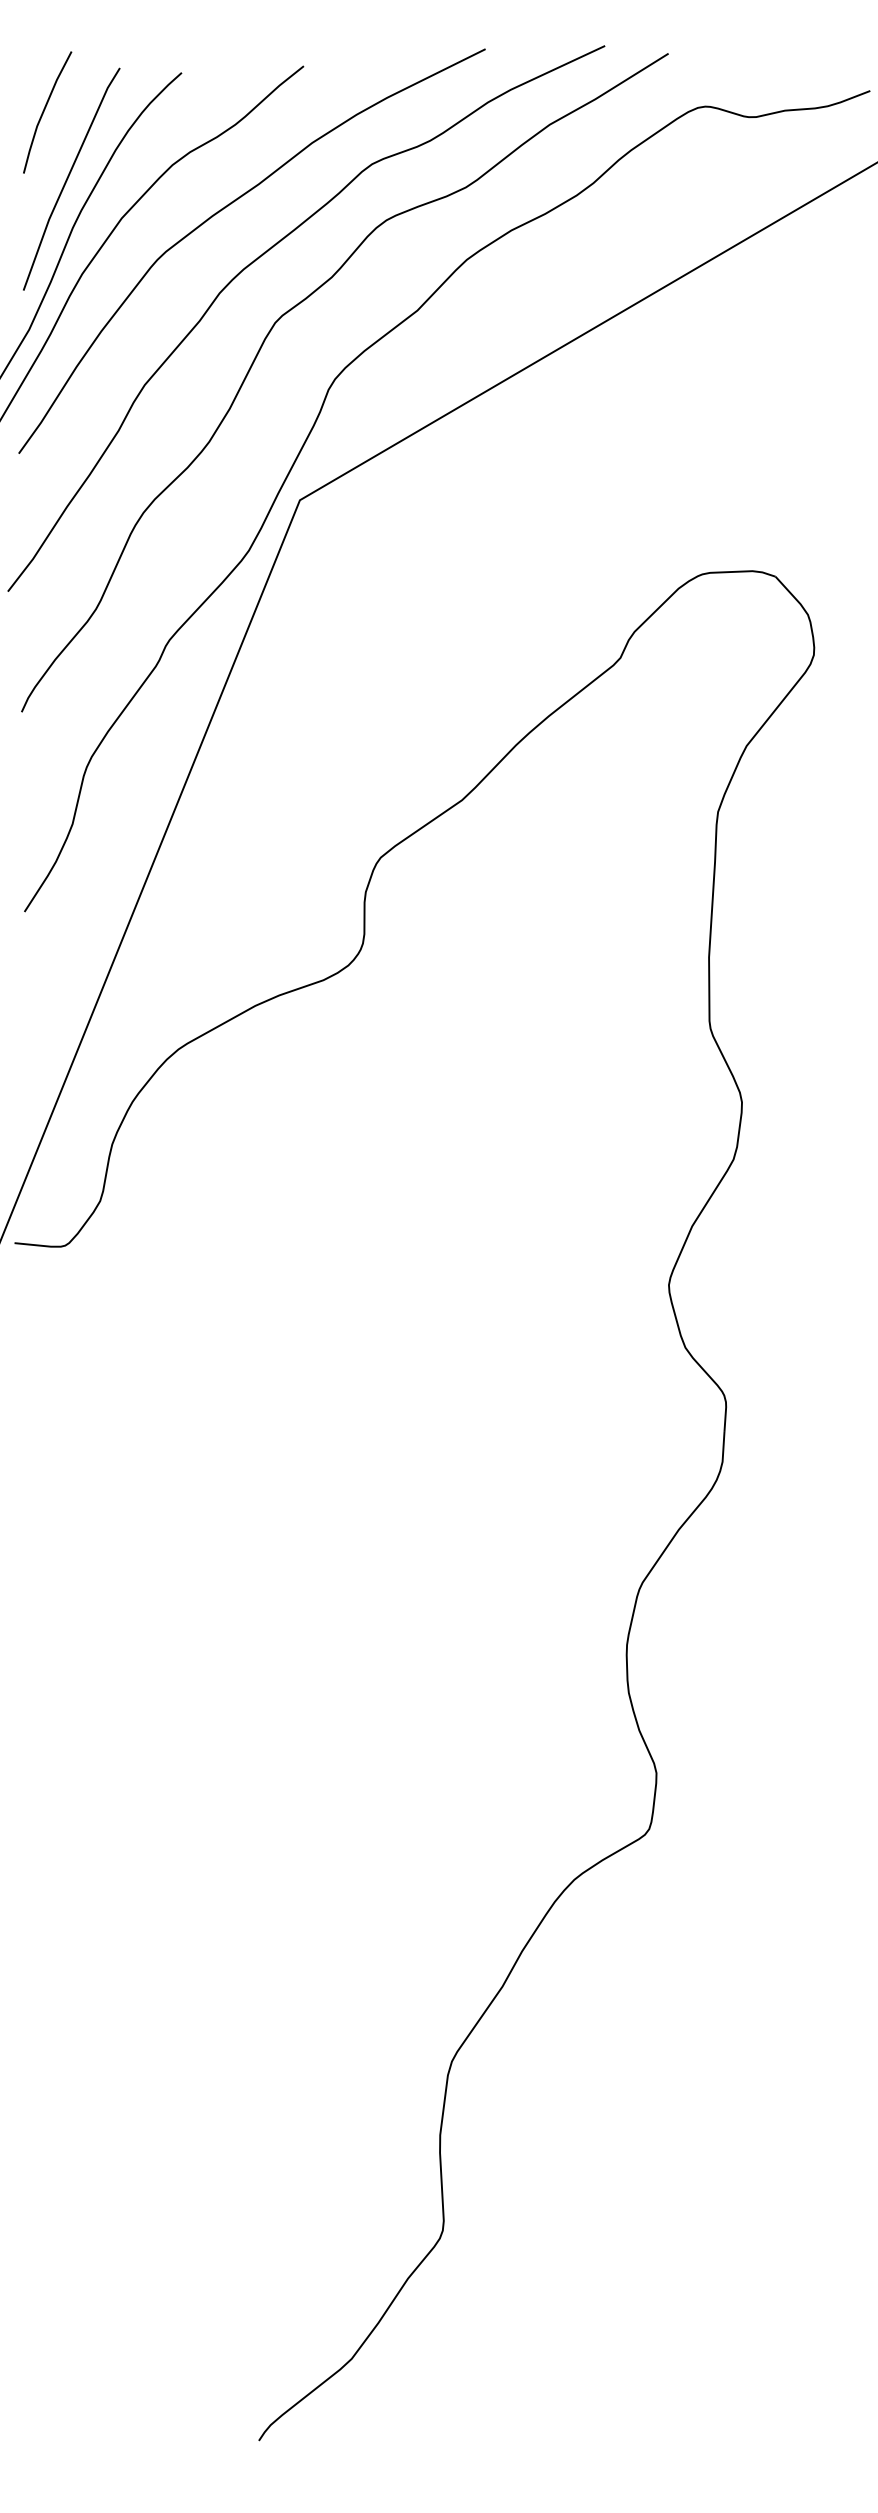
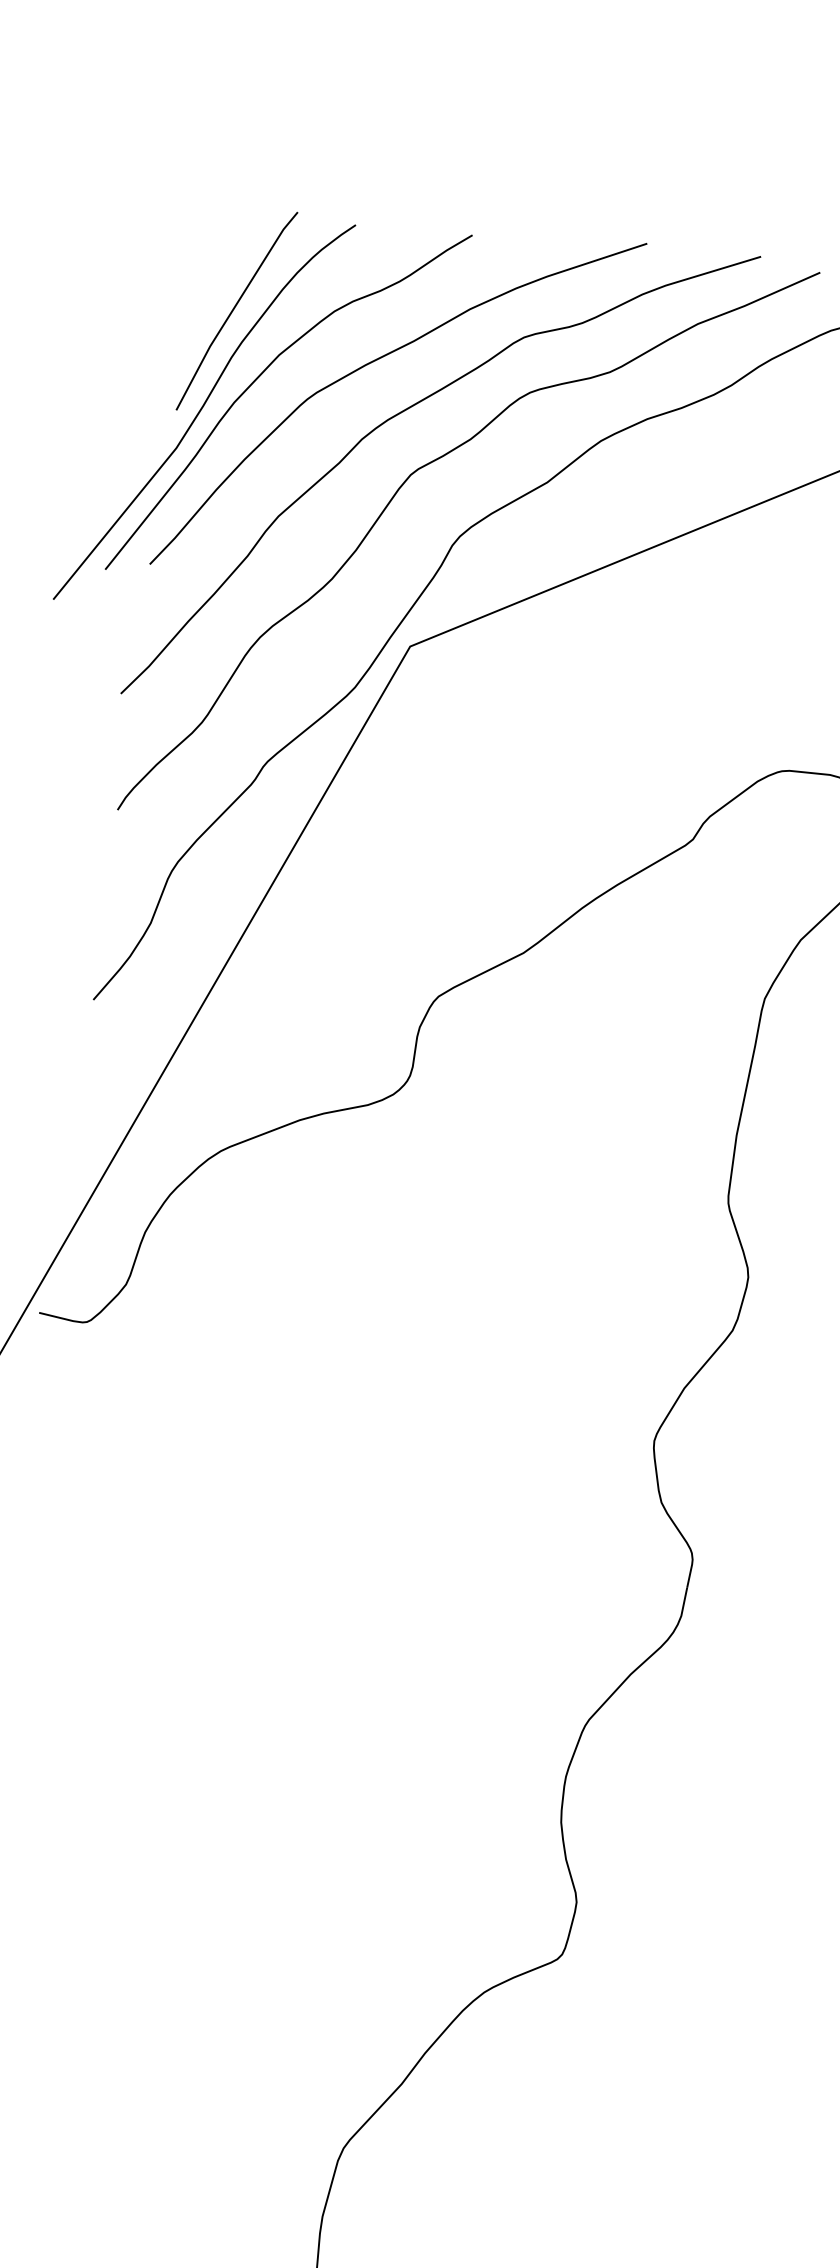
line: (44, 112) -> (220, 244), removed

